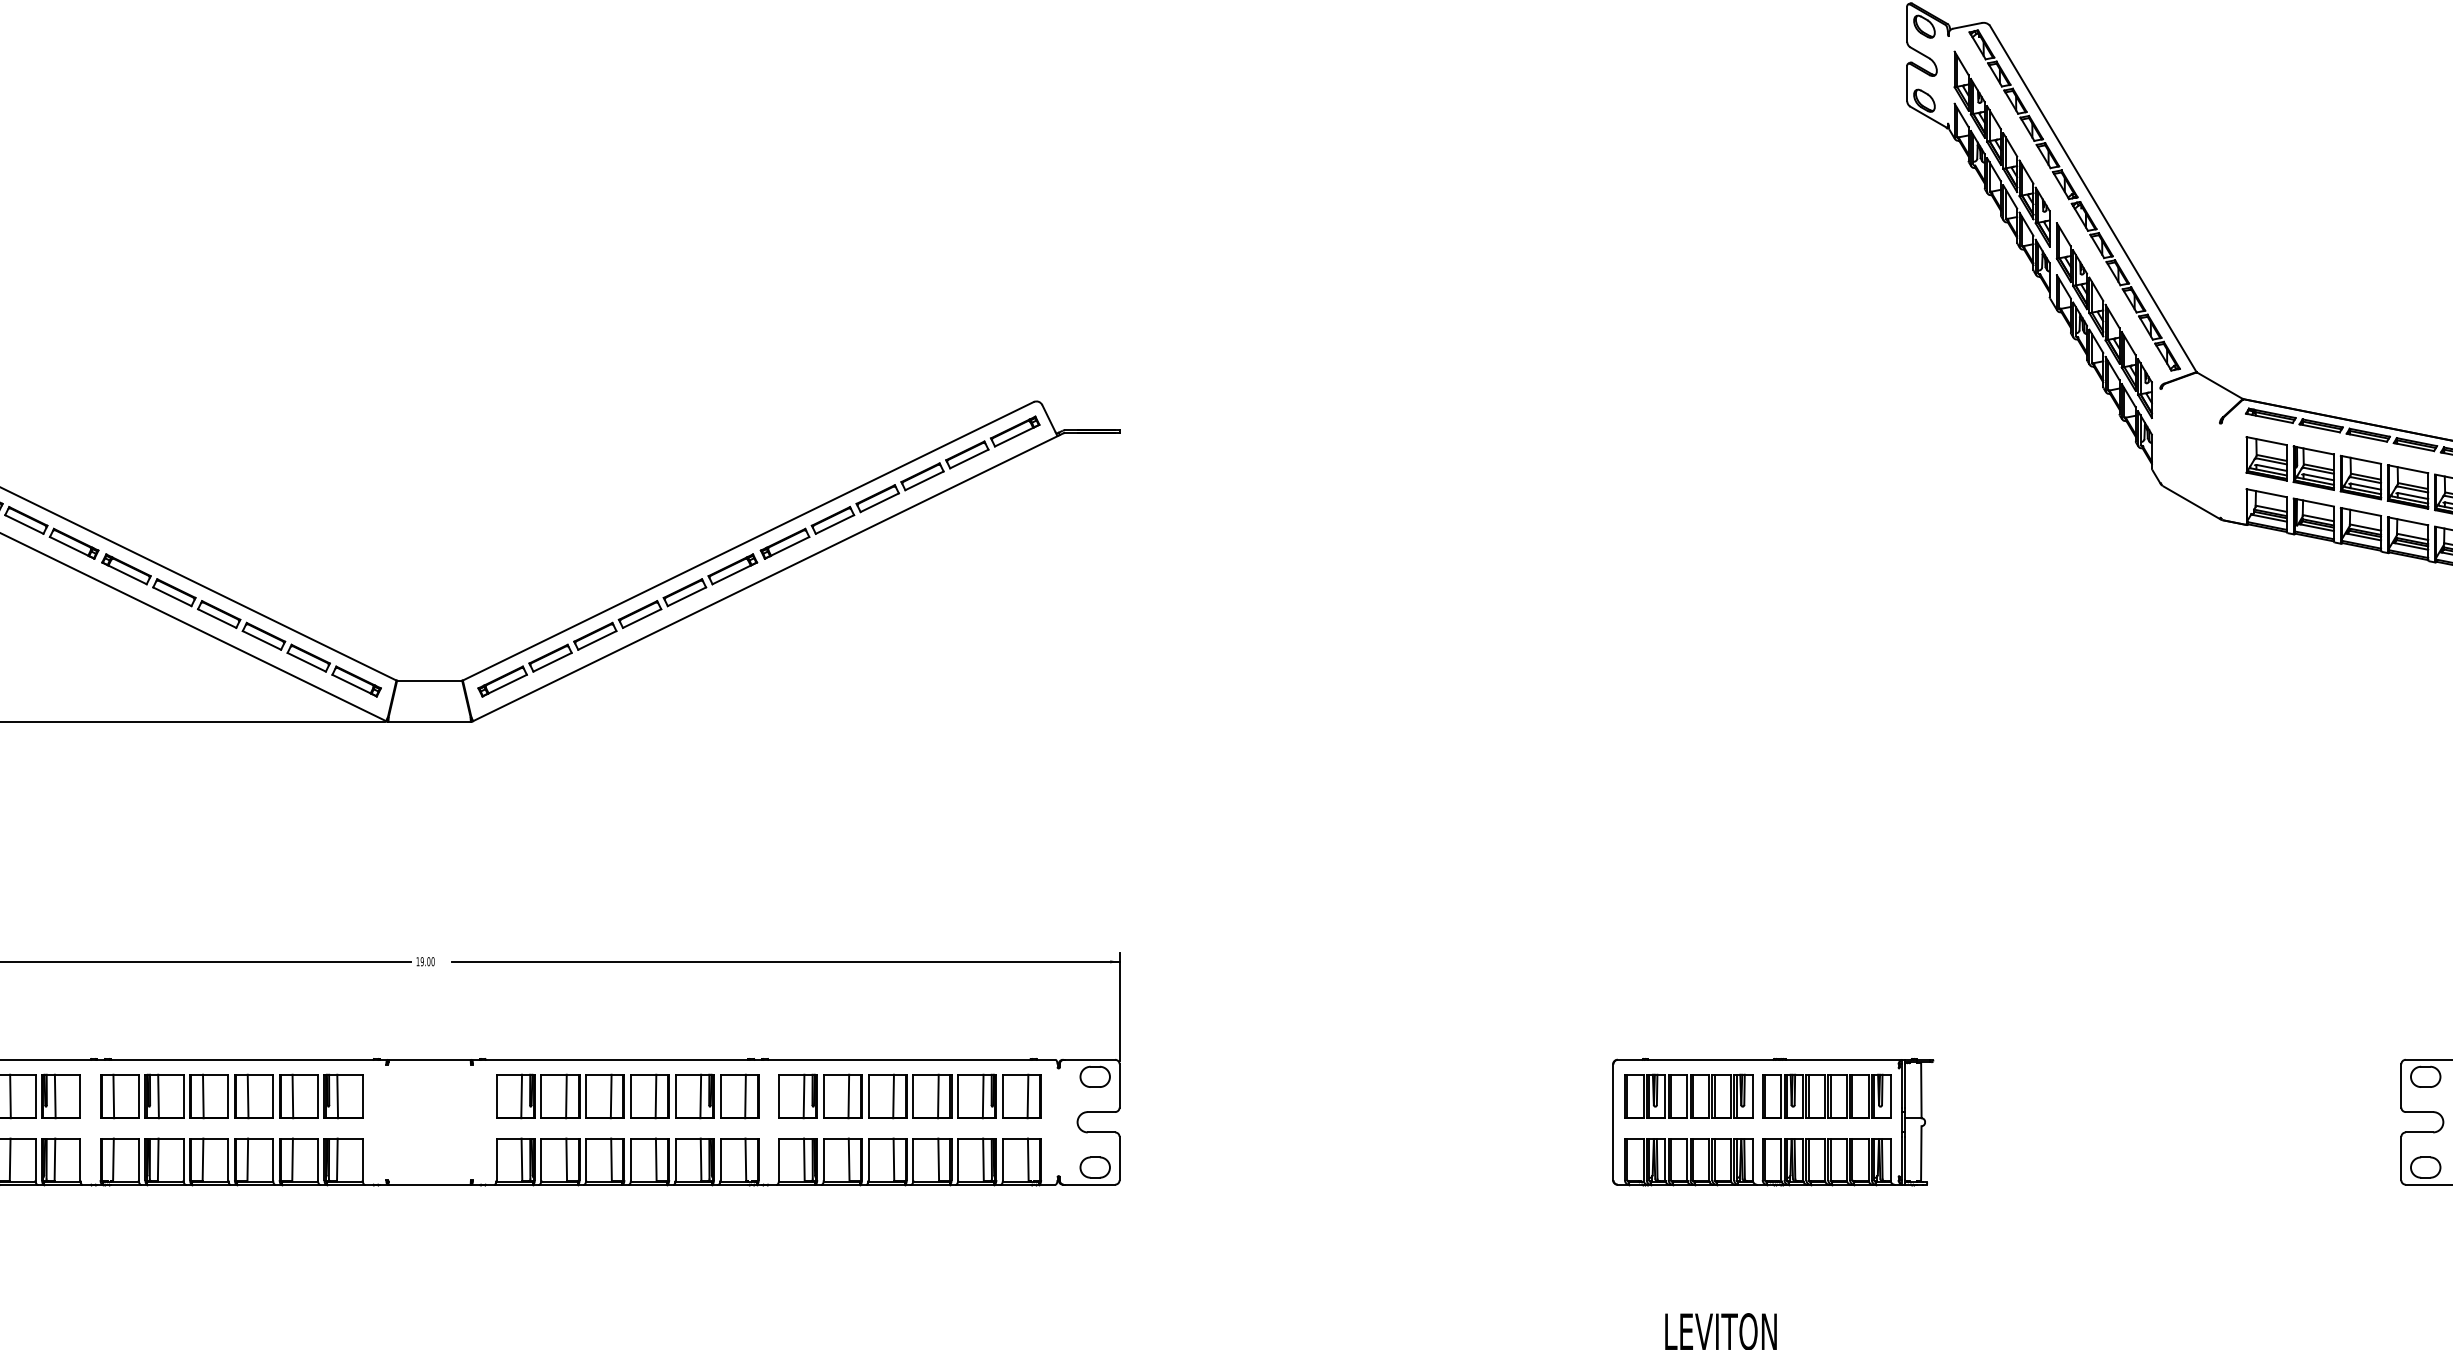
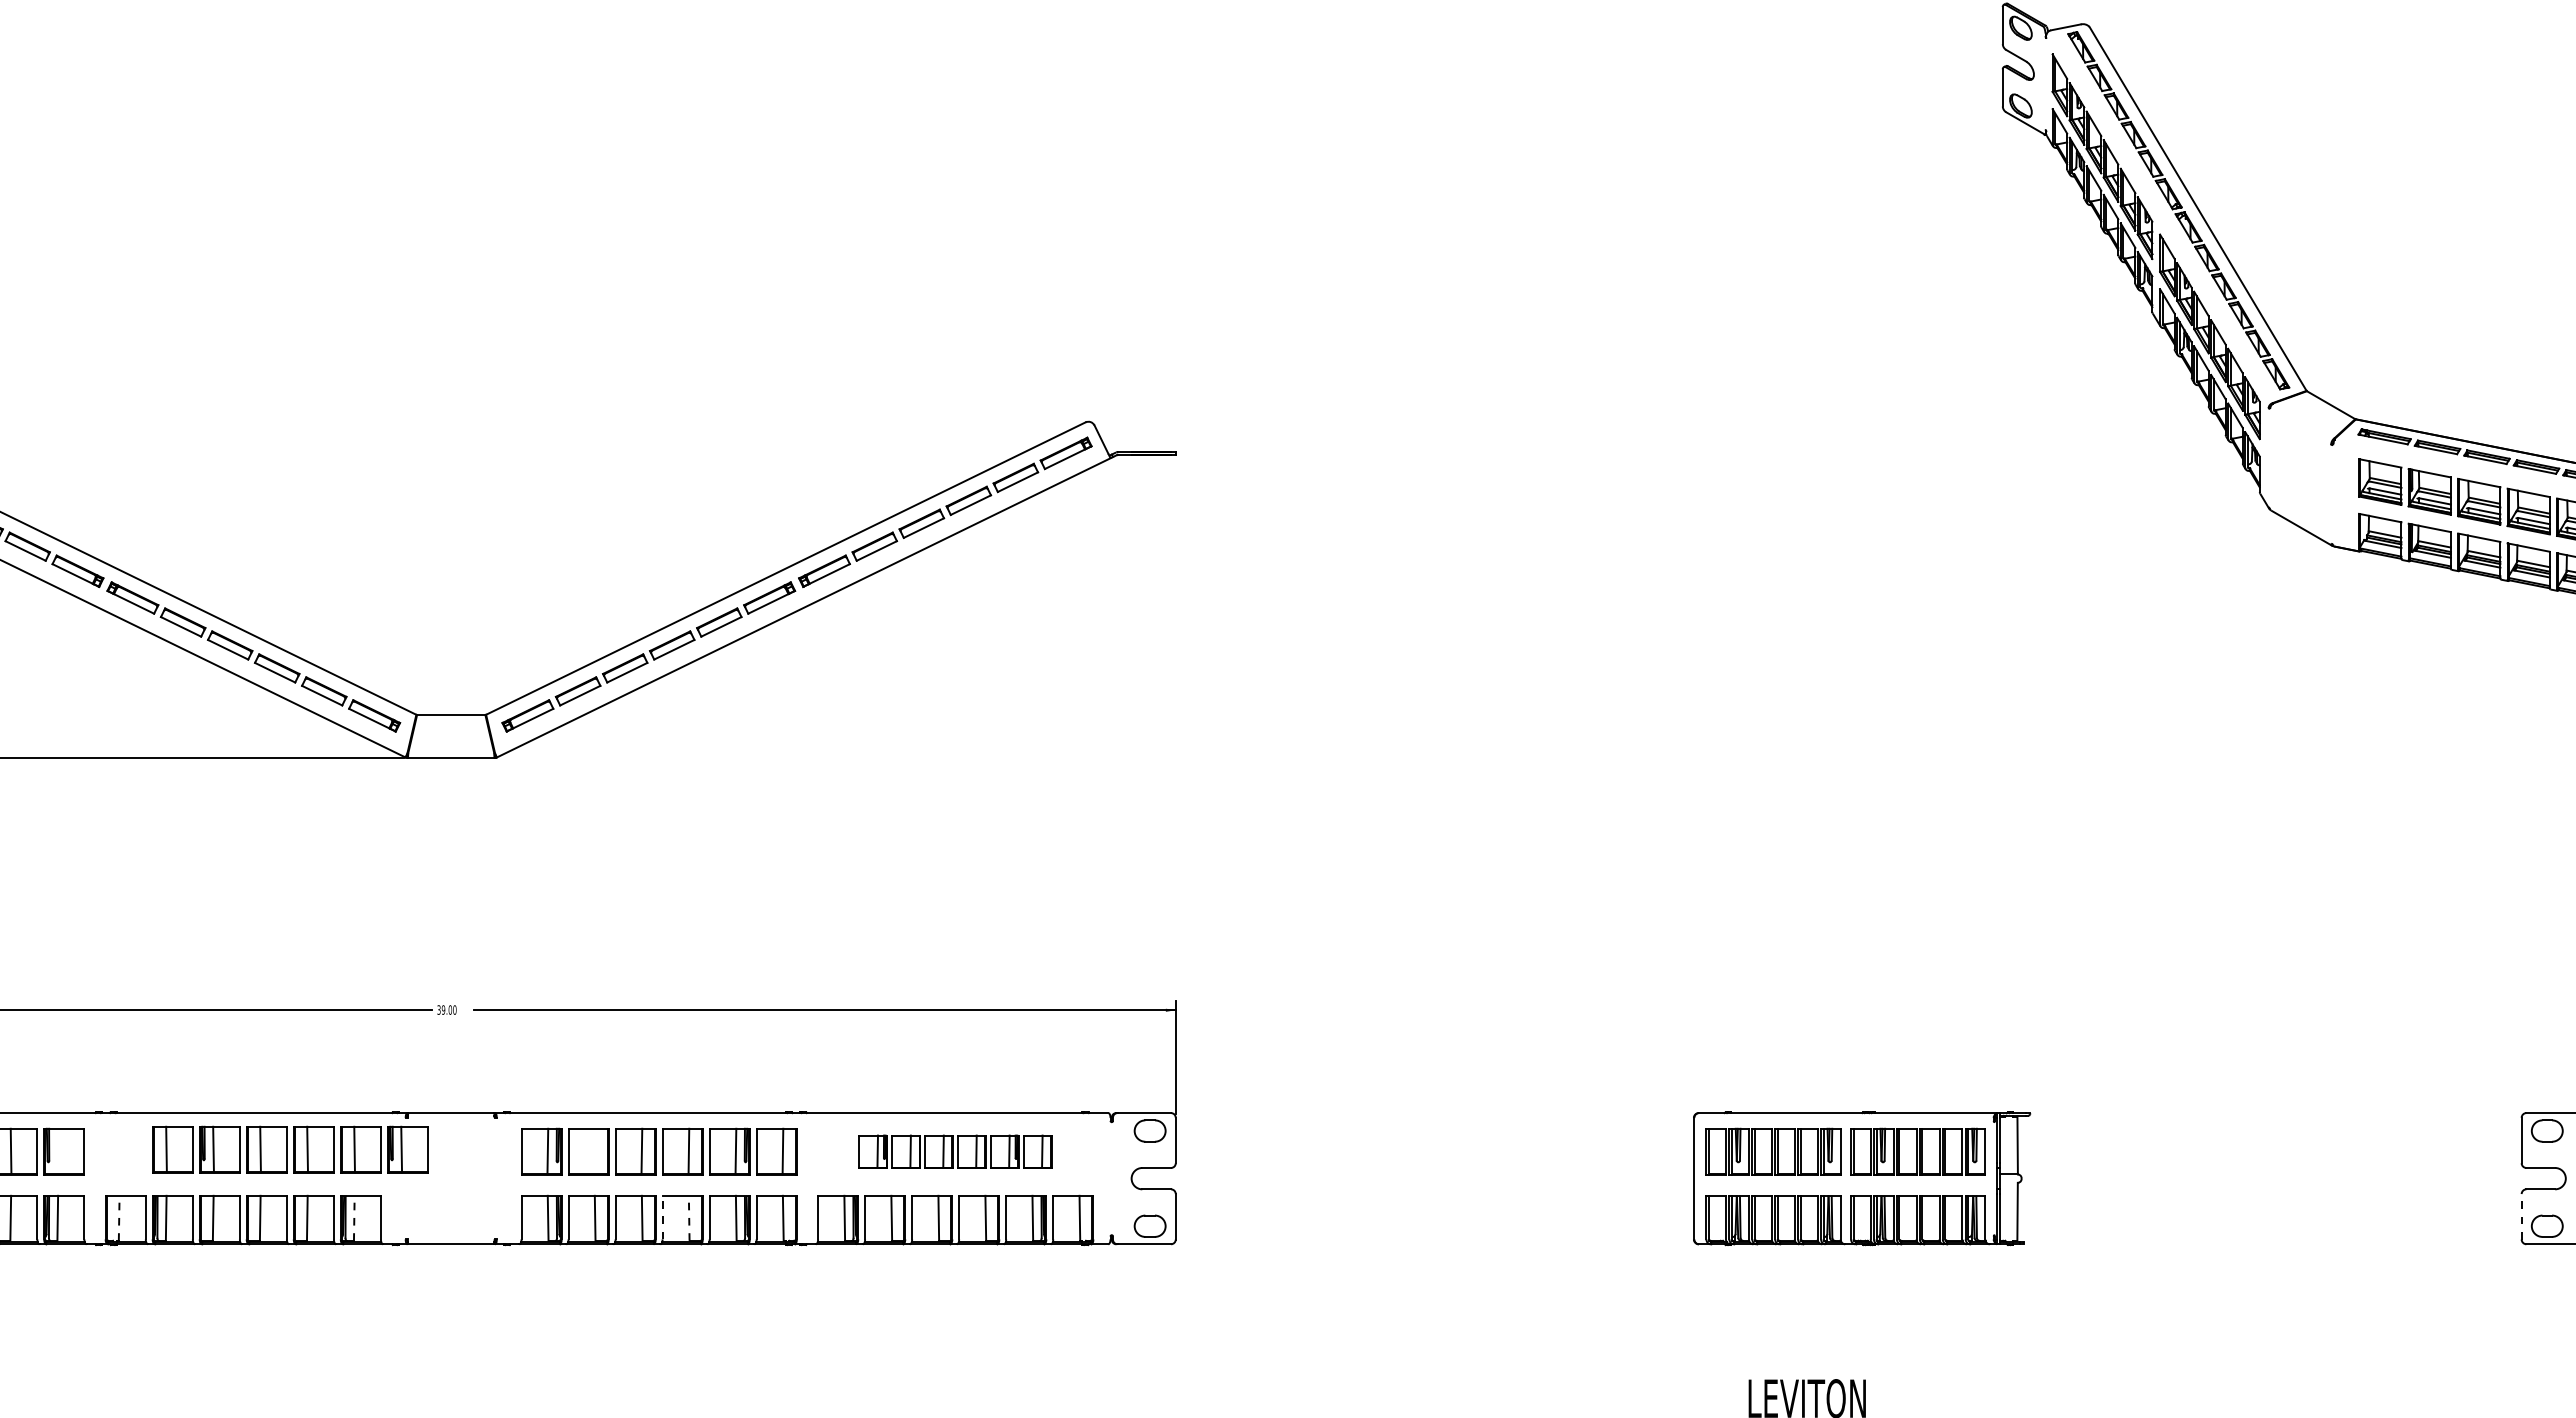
text: (417, 961) -> (438, 1009), 19.00 -> 39.00
line: (54, 1096) -> (57, 1151), removed
part: (231, 1096) -> (290, 1149), moved
line: (566, 1096) -> (594, 1151), removed
part: (909, 1096) -> (955, 1151), size x0.7
line: (2401, 1158) -> (2521, 1216), solid -> dashed
line: (630, 1159) -> (662, 1217), solid -> dashed
line: (113, 1160) -> (119, 1218), solid -> dashed
line: (337, 1160) -> (354, 1218), solid -> dashed
line: (656, 1160) -> (689, 1218), solid -> dashed

